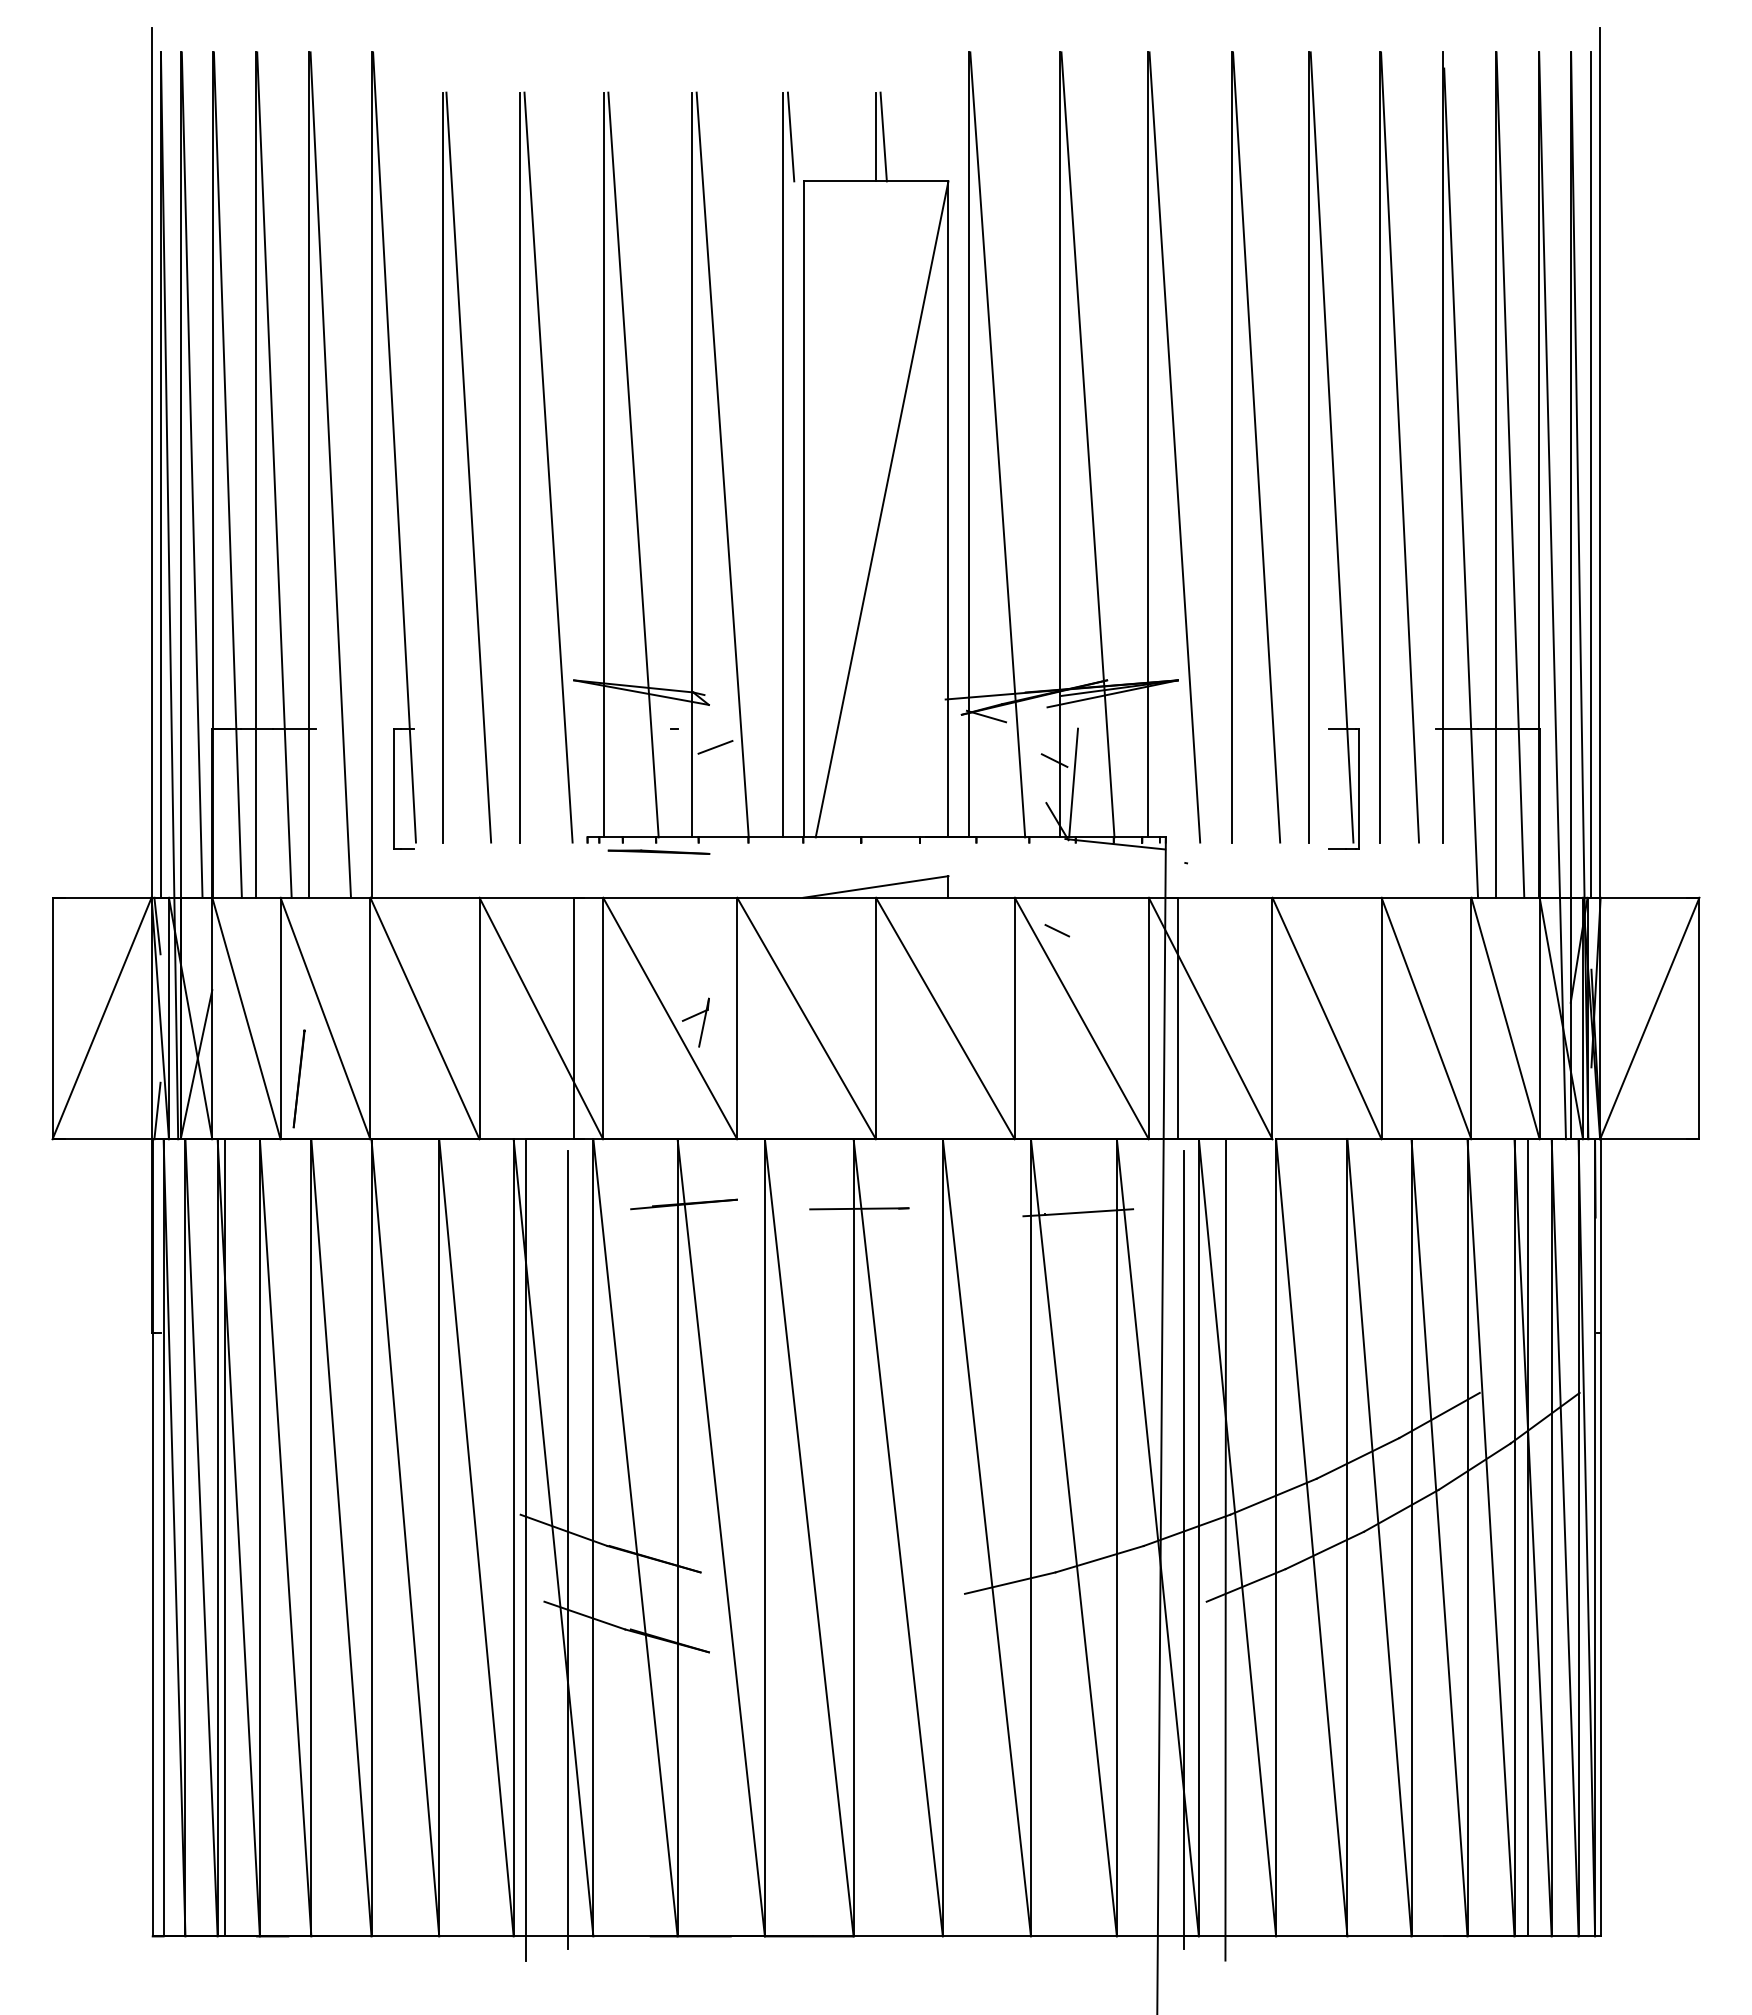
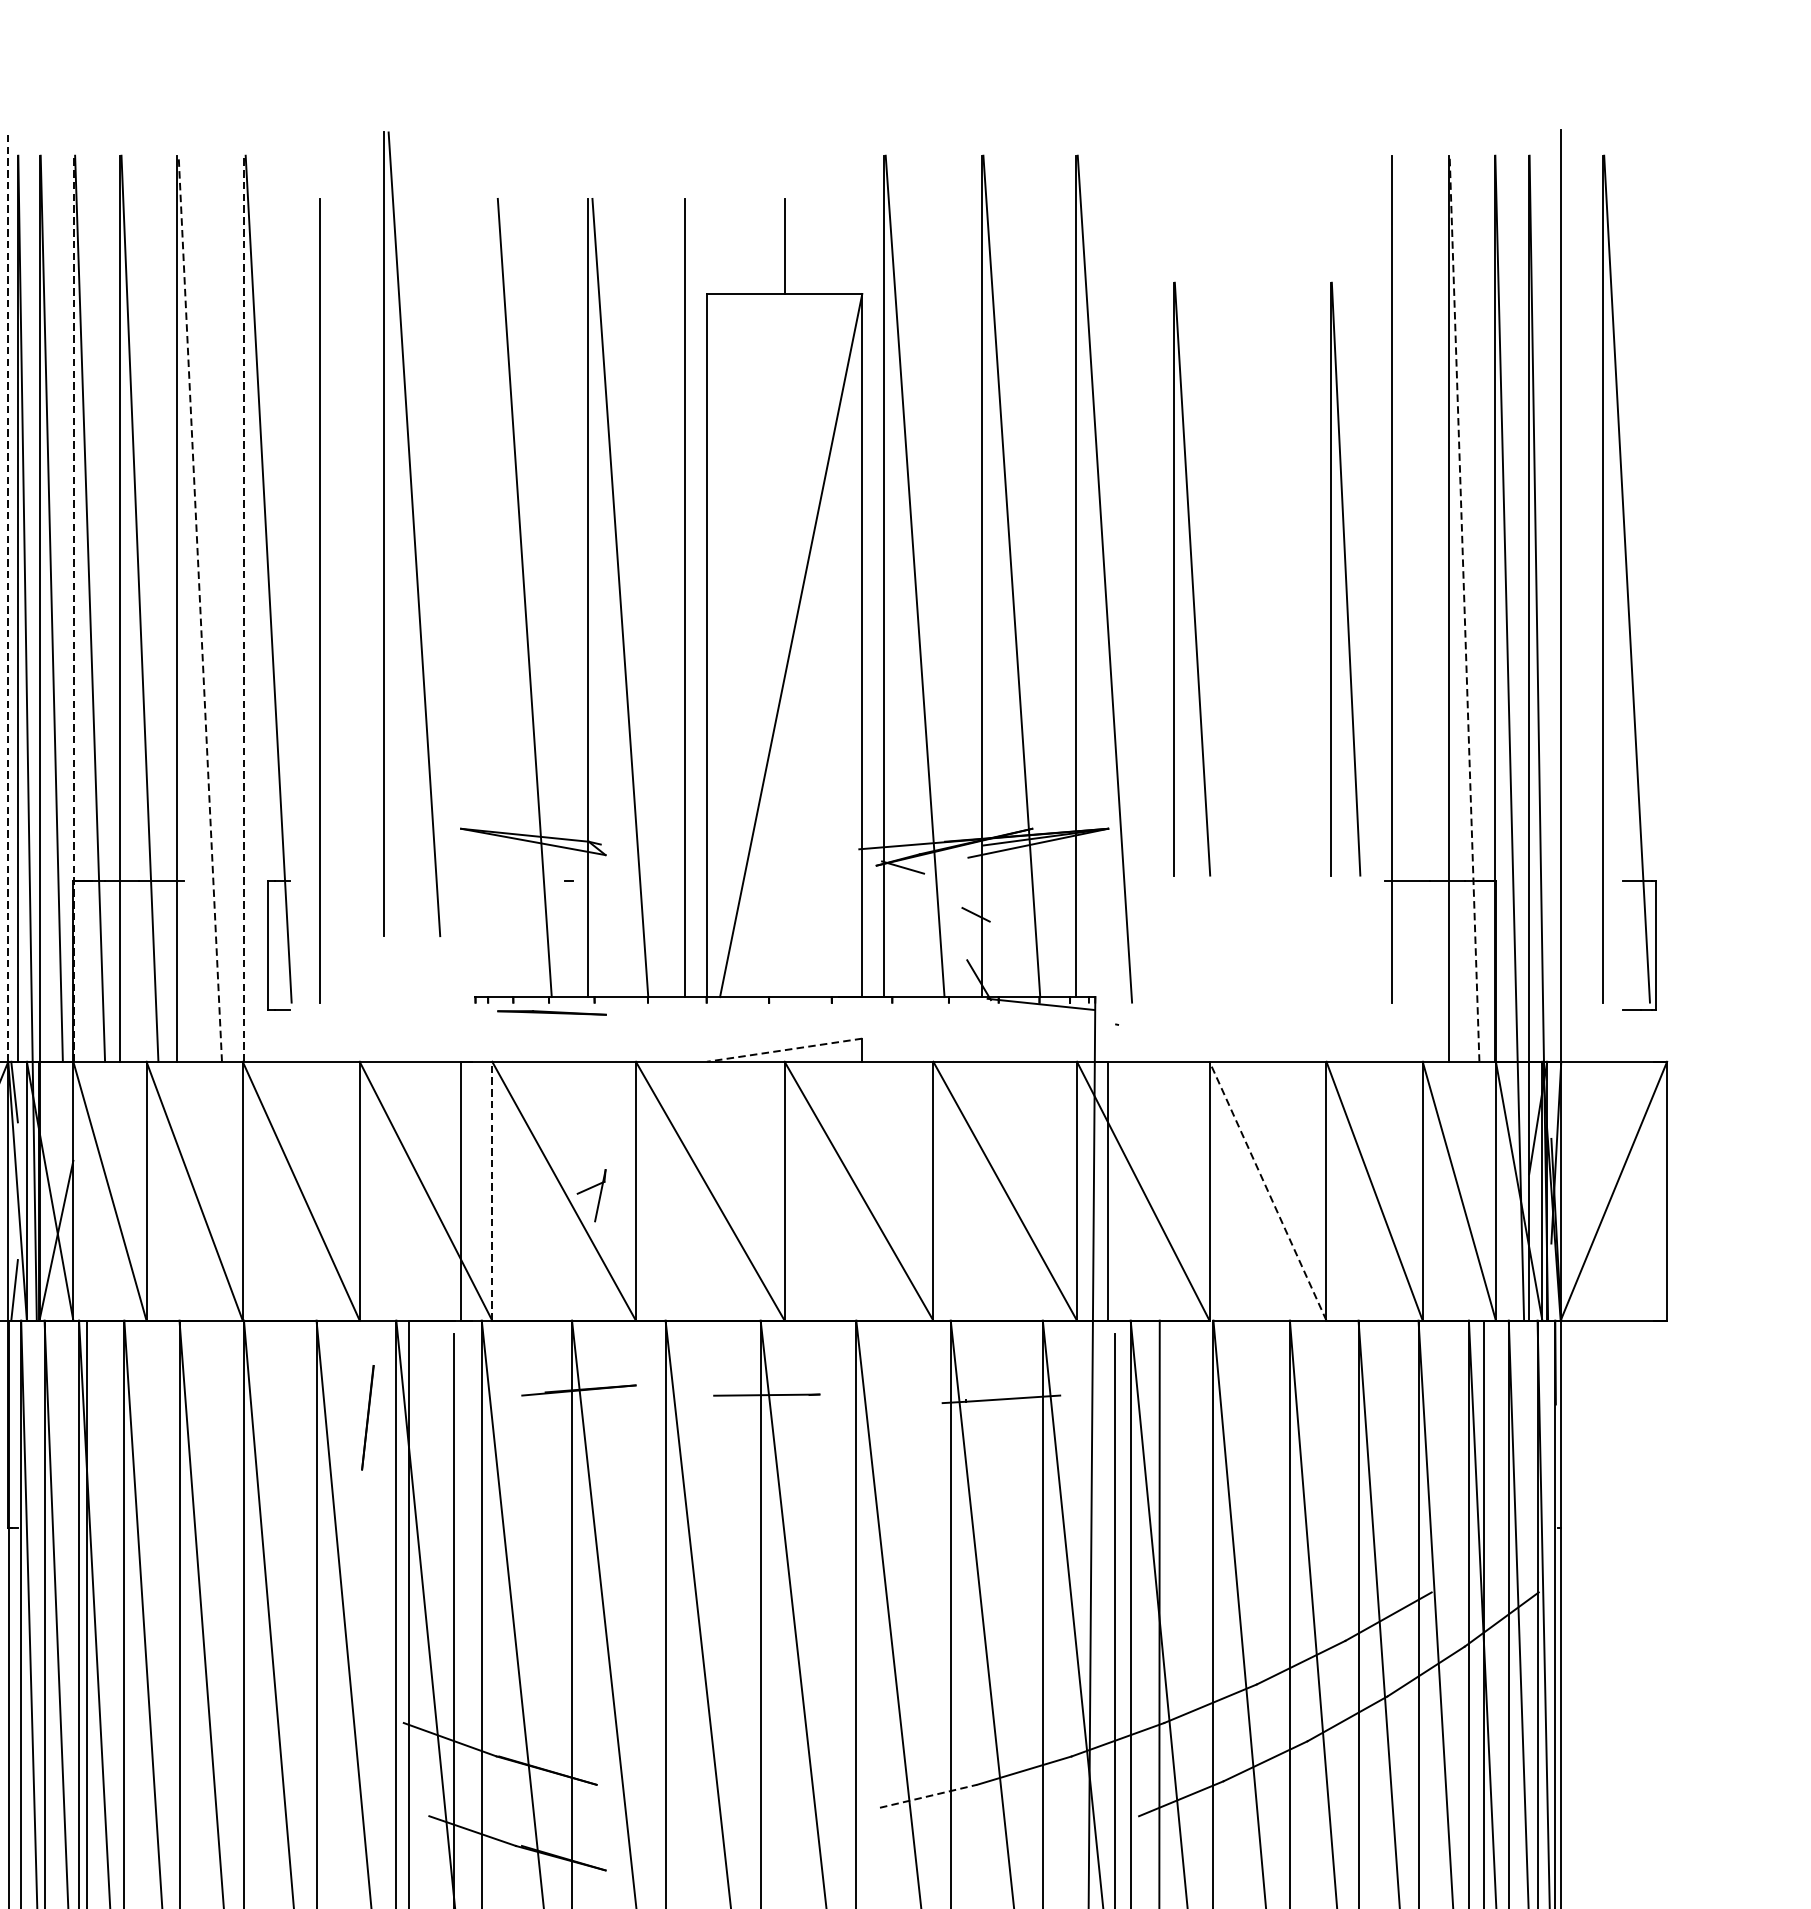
line: (790, 136) -> (693, 245), removed
line: (883, 136) -> (792, 245), removed
part: (1256, 447) -> (1192, 579), size x0.7
part: (1399, 447) -> (1345, 579), size x0.7
part: (1333, 450) -> (1628, 582), moved
line: (151, 462) -> (8, 595), solid -> dashed
line: (604, 464) -> (493, 597), removed
line: (468, 467) -> (347, 600), removed
part: (546, 467) -> (412, 534), moved
line: (330, 474) -> (200, 608), solid -> dashed
line: (1591, 474) -> (1551, 608), removed
line: (213, 475) -> (74, 609), solid -> dashed
line: (371, 475) -> (243, 609), solid -> dashed
line: (1510, 475) -> (1464, 609), solid -> dashed
line: (1461, 482) -> (1412, 616), removed
line: (715, 746) -> (612, 899), removed
line: (1073, 782) -> (996, 938), removed
line: (875, 887) -> (784, 1050), solid -> dashed
line: (1057, 930) -> (979, 1096), removed
line: (603, 1018) -> (492, 1191), solid -> dashed
line: (1327, 1018) -> (1268, 1191), solid -> dashed
line: (298, 1078) -> (367, 1417), moved
line: (1010, 1583) -> (928, 1796), solid -> dashed

